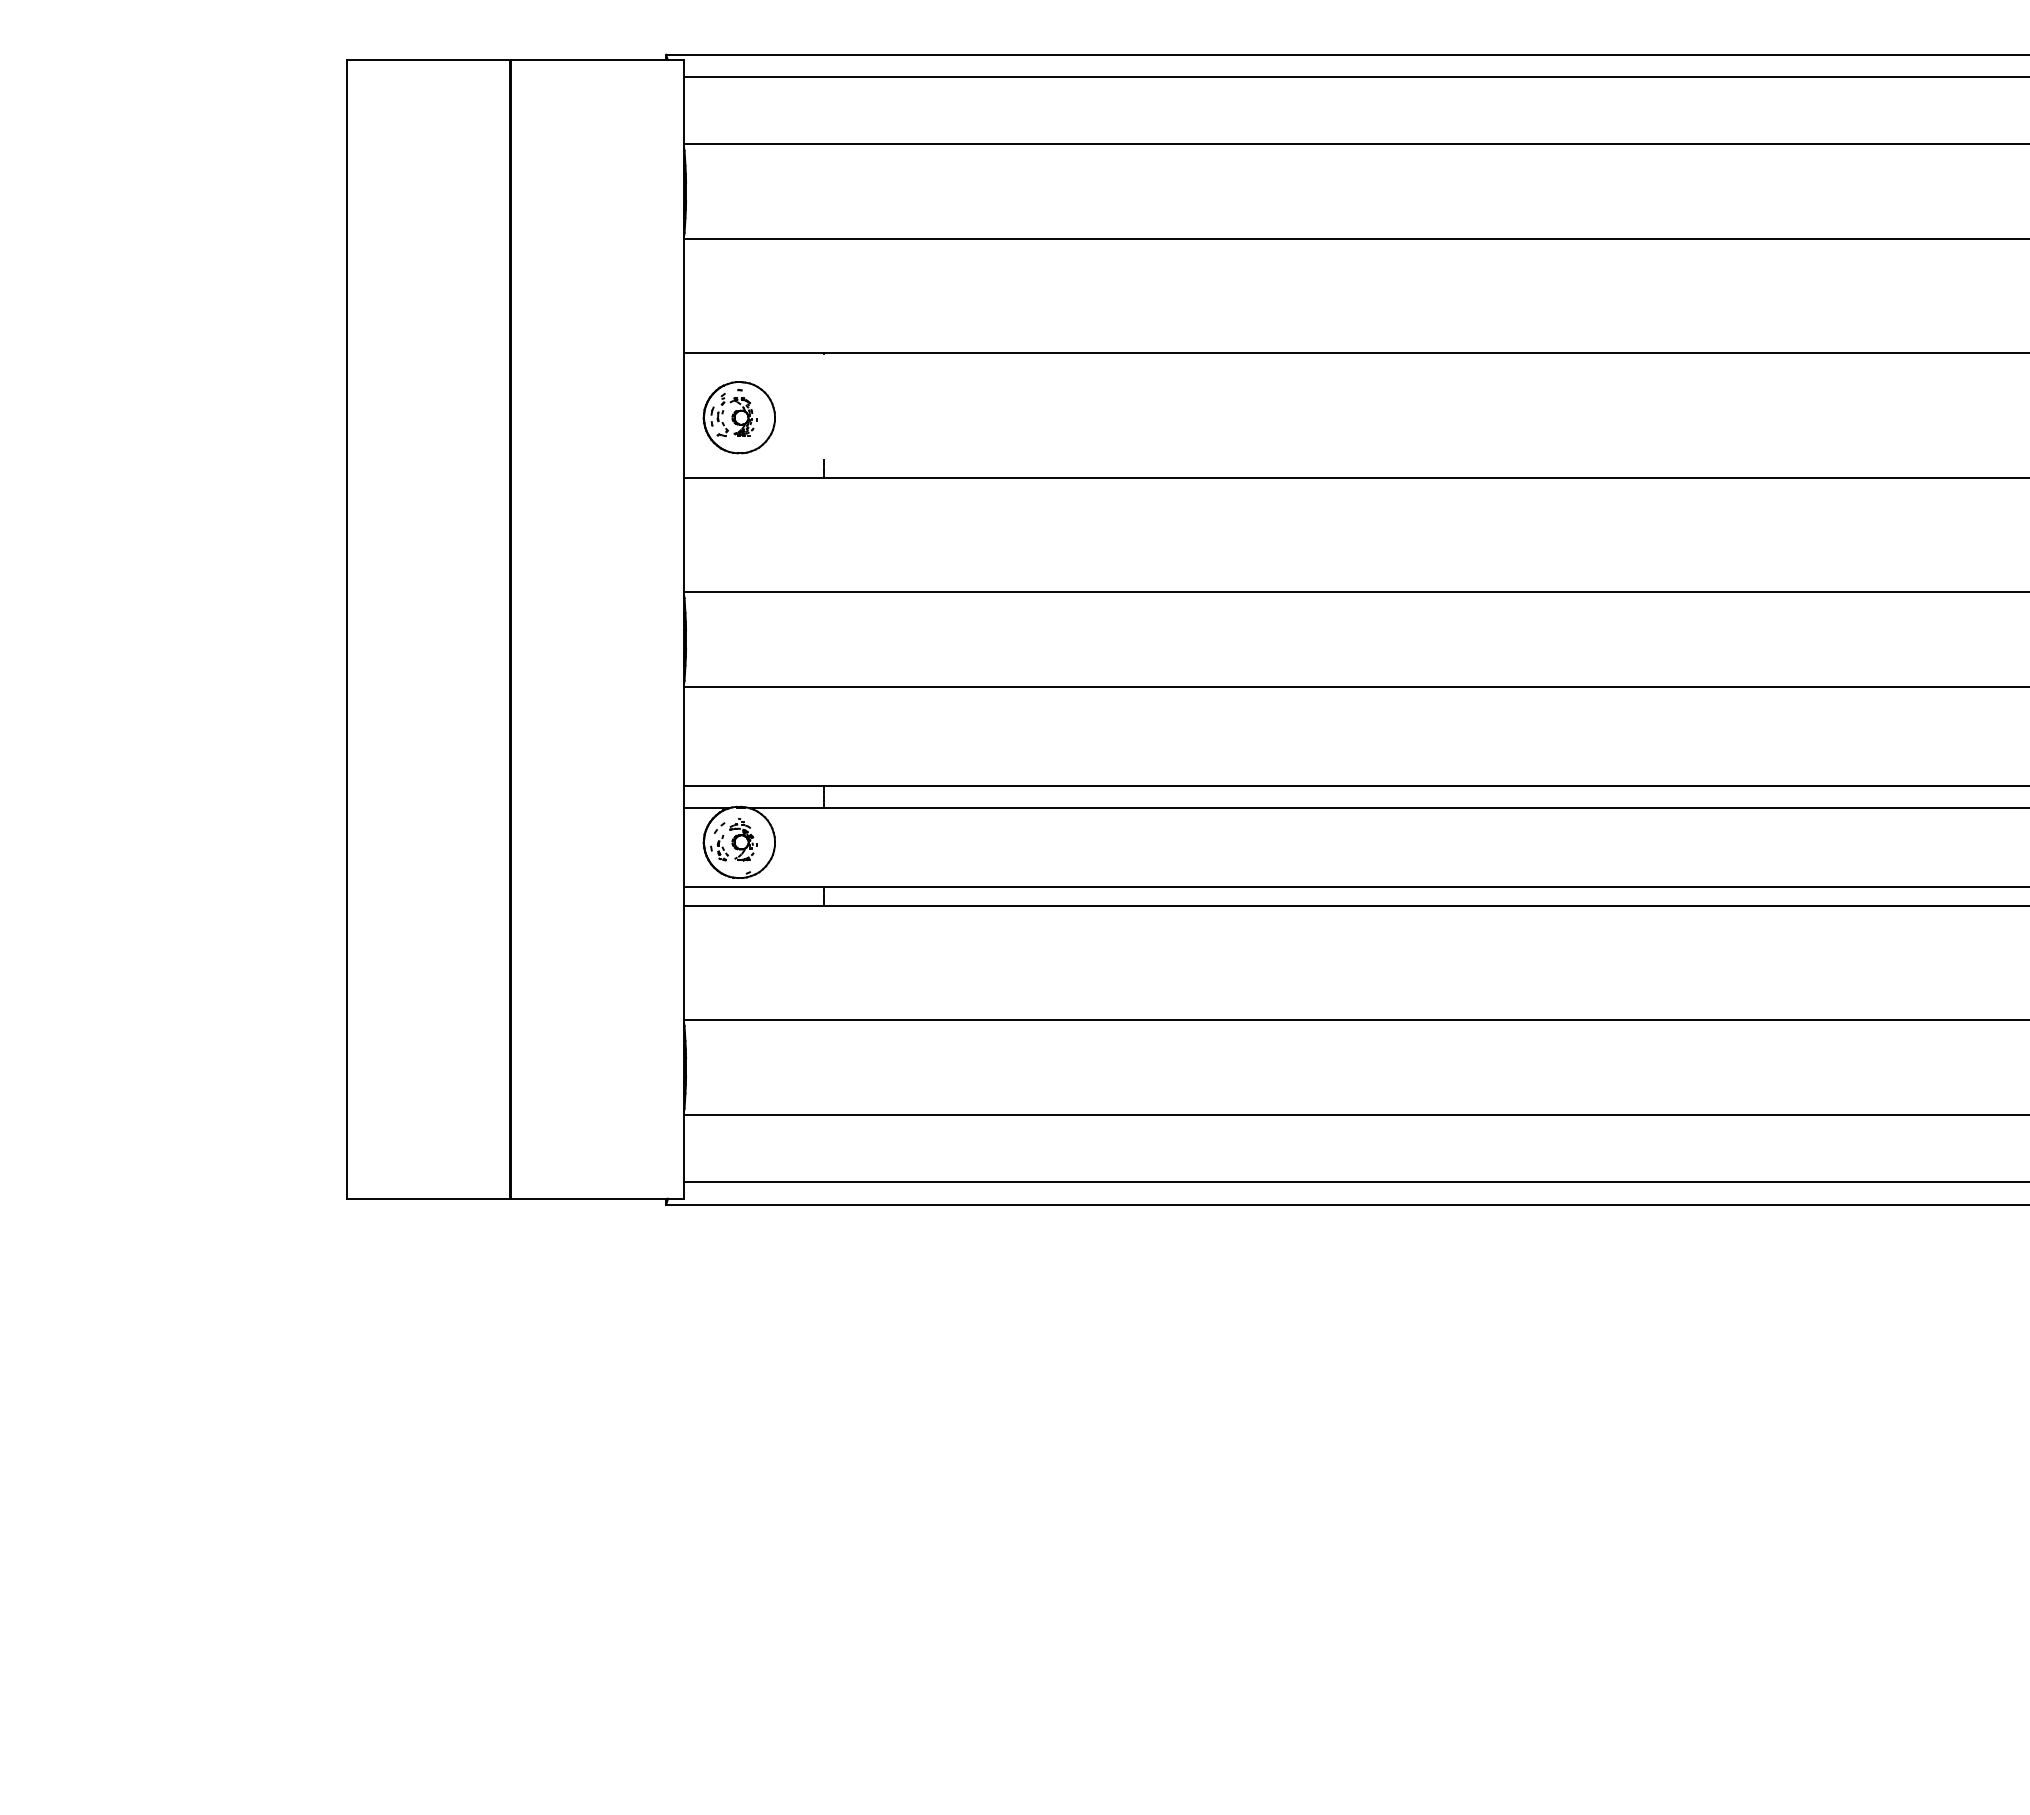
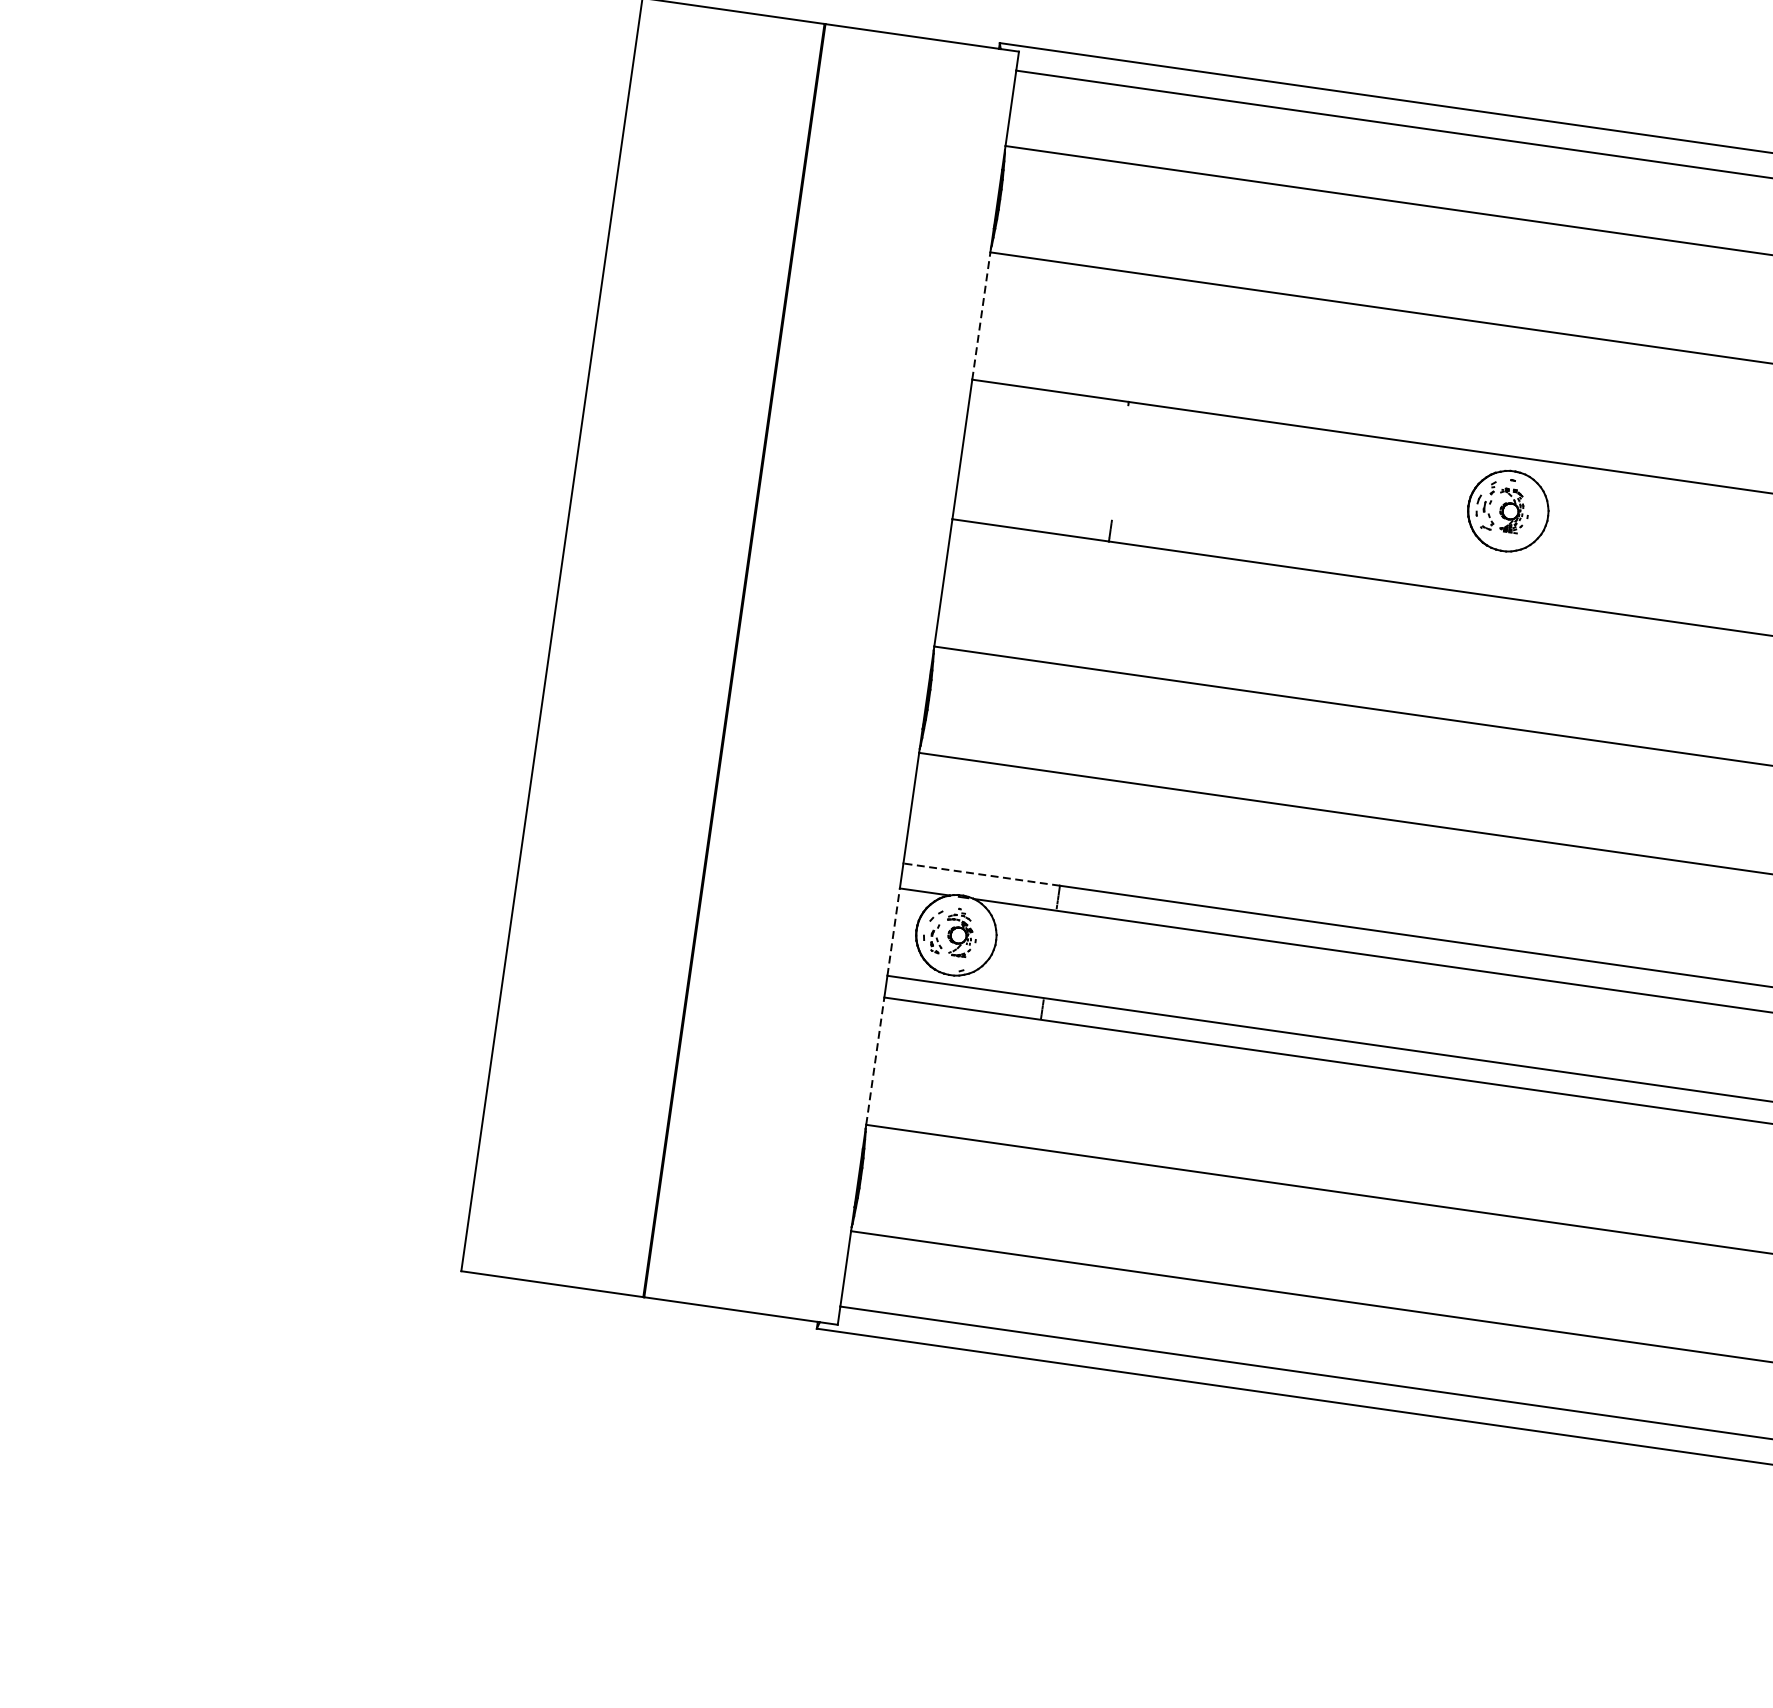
line: (684, 296) -> (981, 316), solid -> dashed
part: (738, 417) -> (1507, 510), moved
line: (753, 786) -> (980, 875), solid -> dashed
line: (684, 846) -> (894, 931), solid -> dashed
line: (684, 962) -> (875, 1060), solid -> dashed

